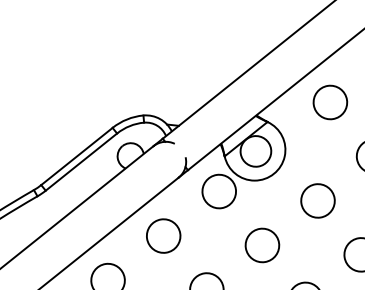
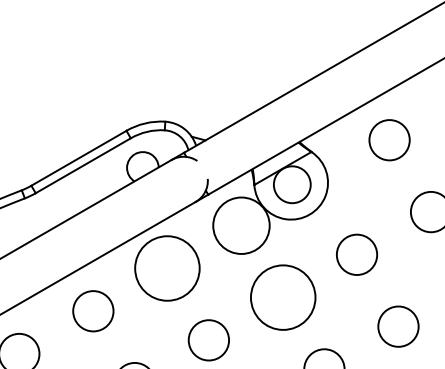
circle: (219, 191) -> (241, 225), size x1.4
circle: (163, 236) -> (167, 268), size x1.6
circle: (262, 245) -> (282, 297), size x1.6

